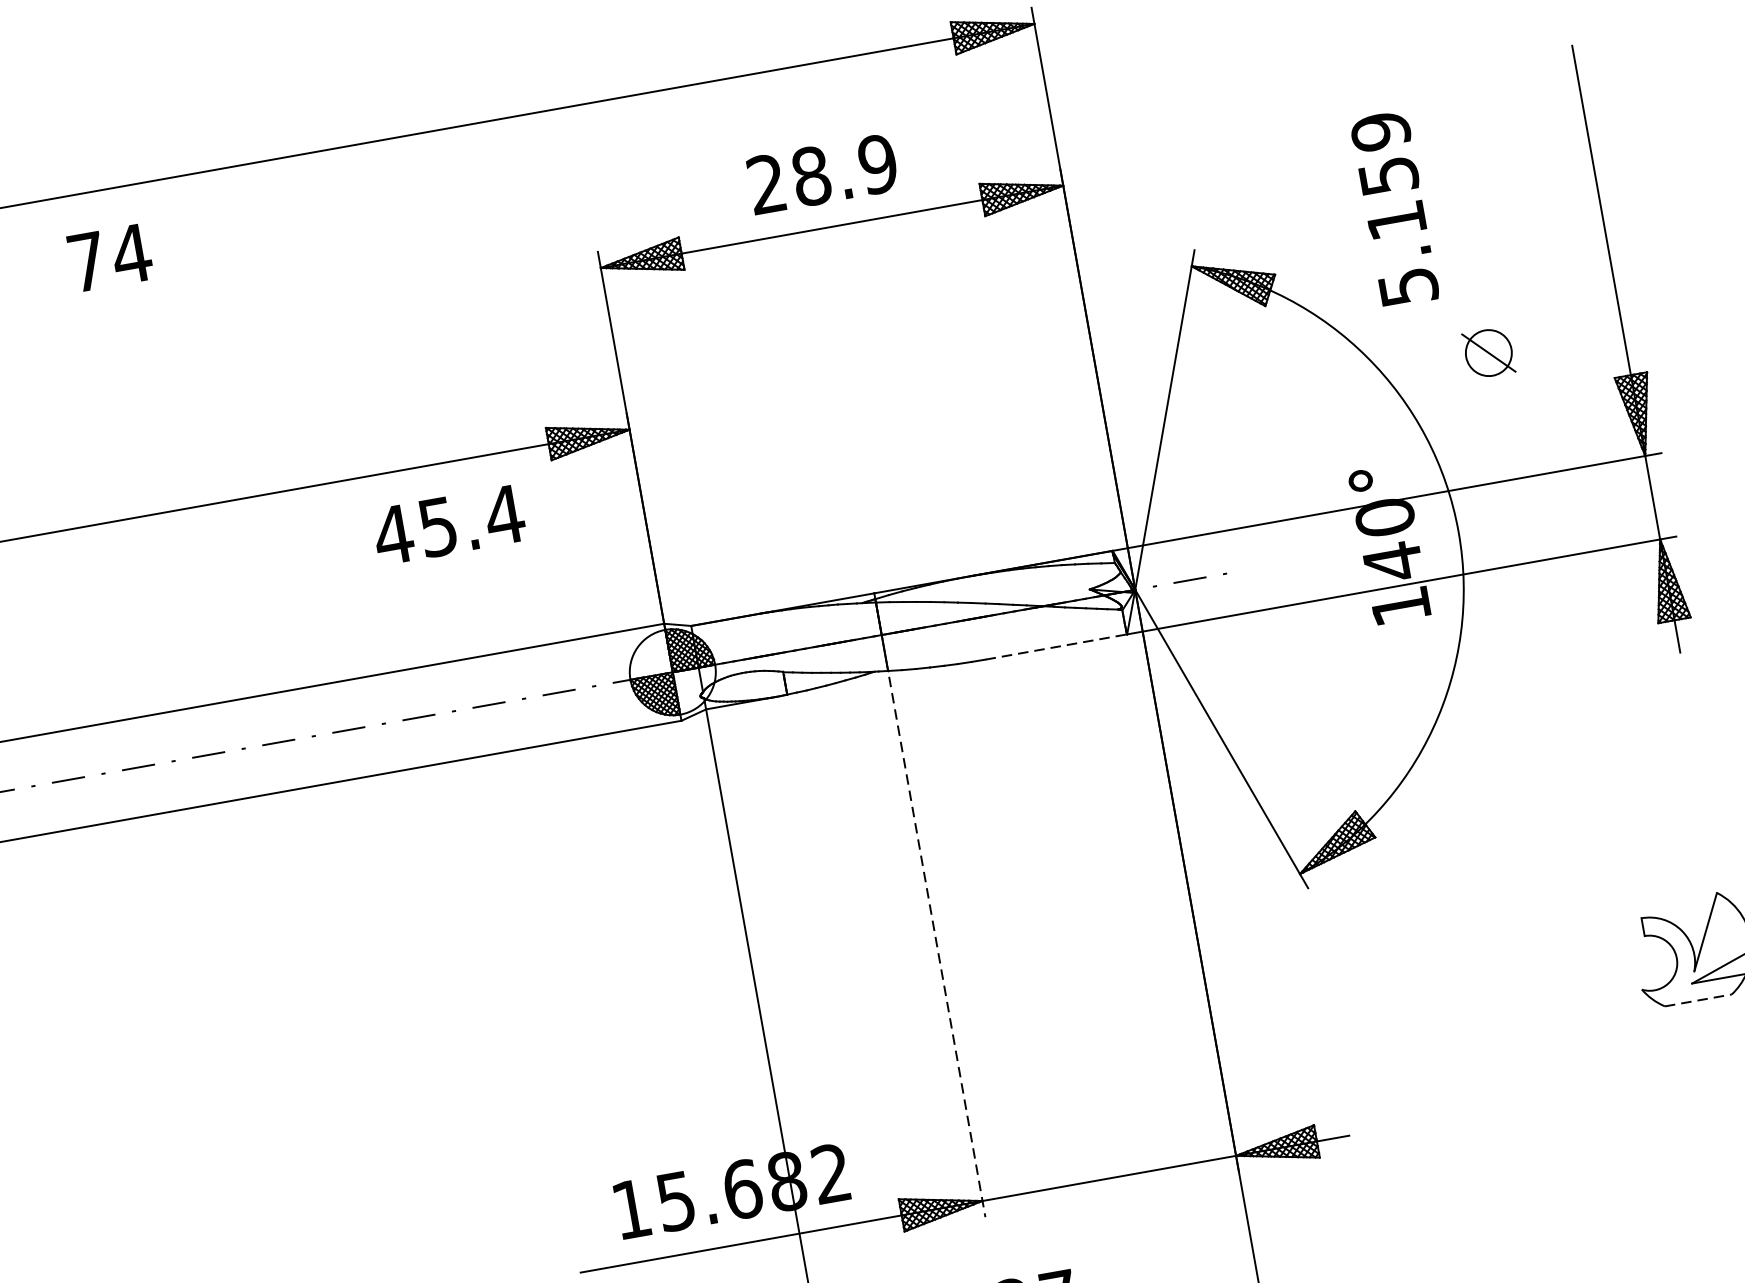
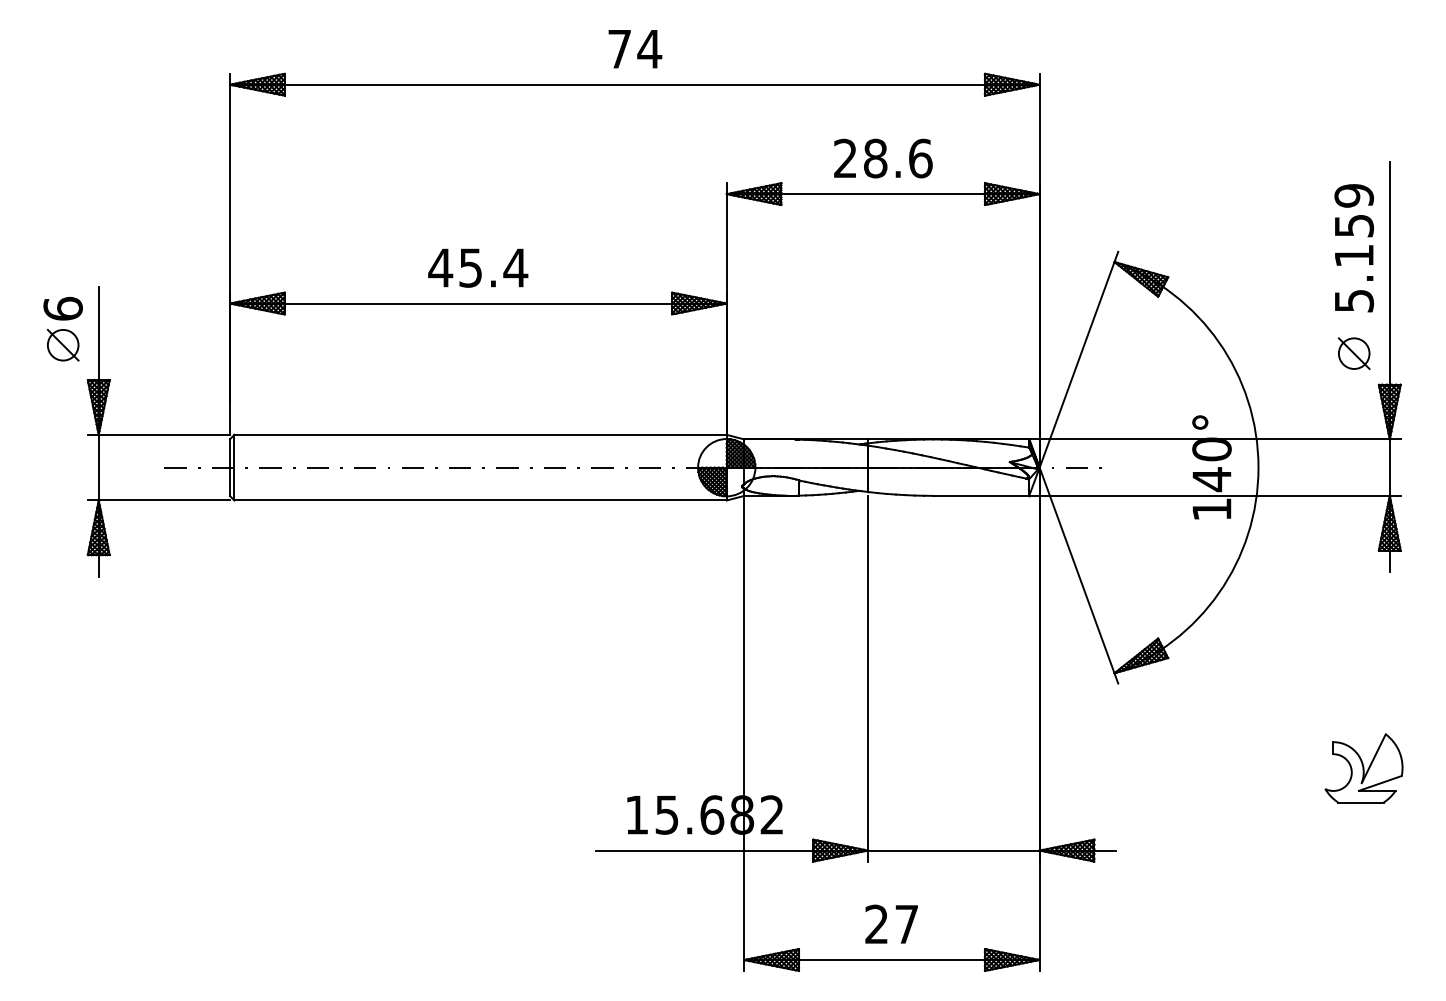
text: (877, 164) -> (920, 158), 28.9 -> 28.6
text: (1393, 209) -> (1353, 248), moved
text: (110, 258) -> (635, 49), moved
part: (1487, 353) -> (1353, 353), moved
text: (449, 524) -> (478, 267), moved
line: (1056, 646) -> (981, 495), dashed -> solid
line: (937, 946) -> (868, 678), dashed -> solid
line: (1699, 1000) -> (1361, 802), dashed -> solid

